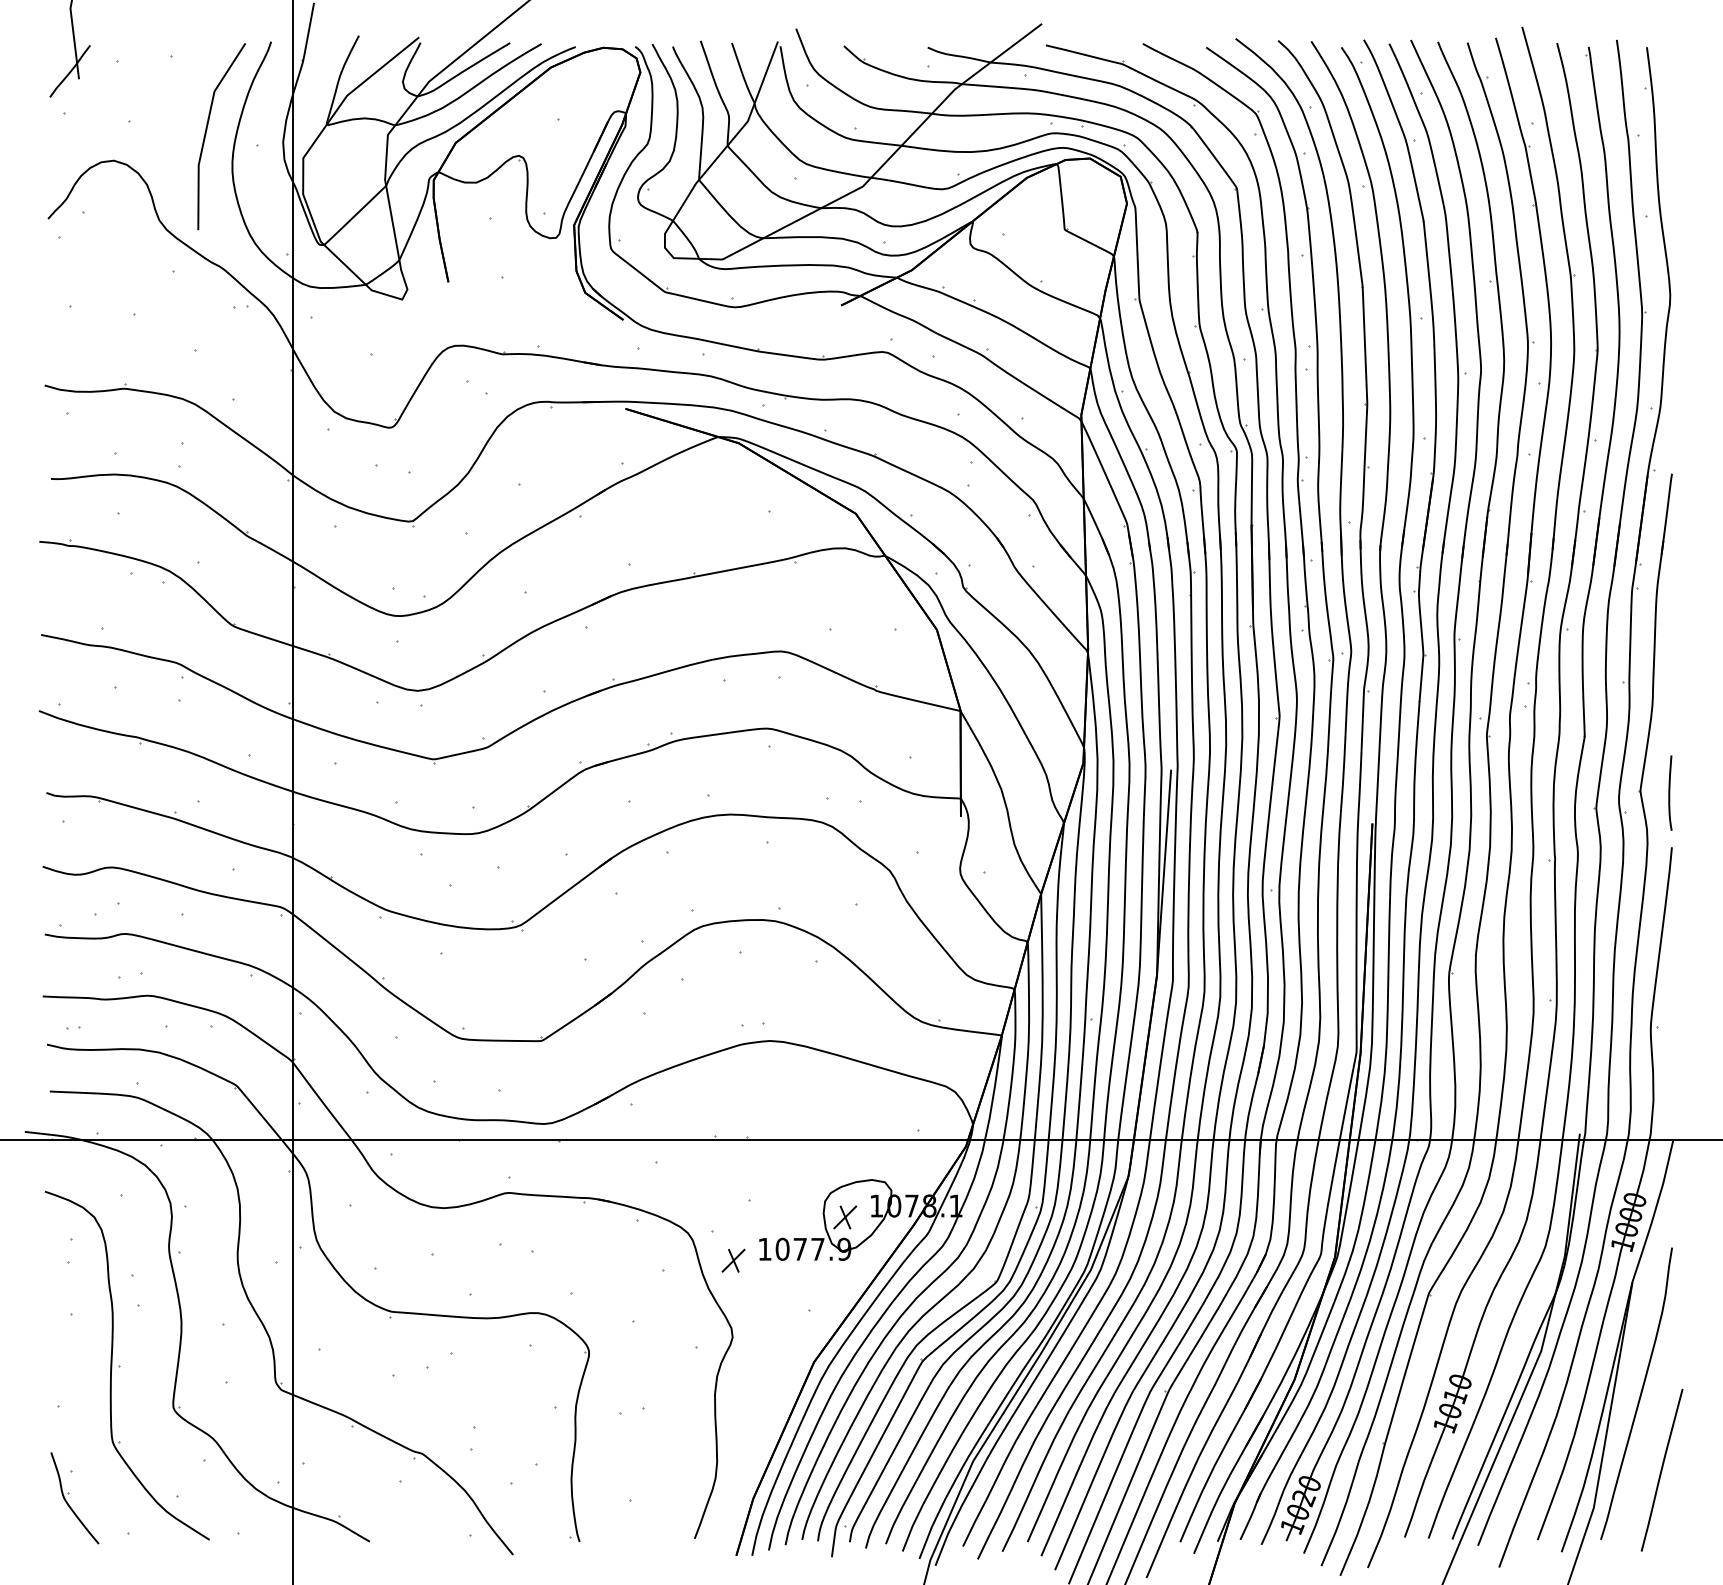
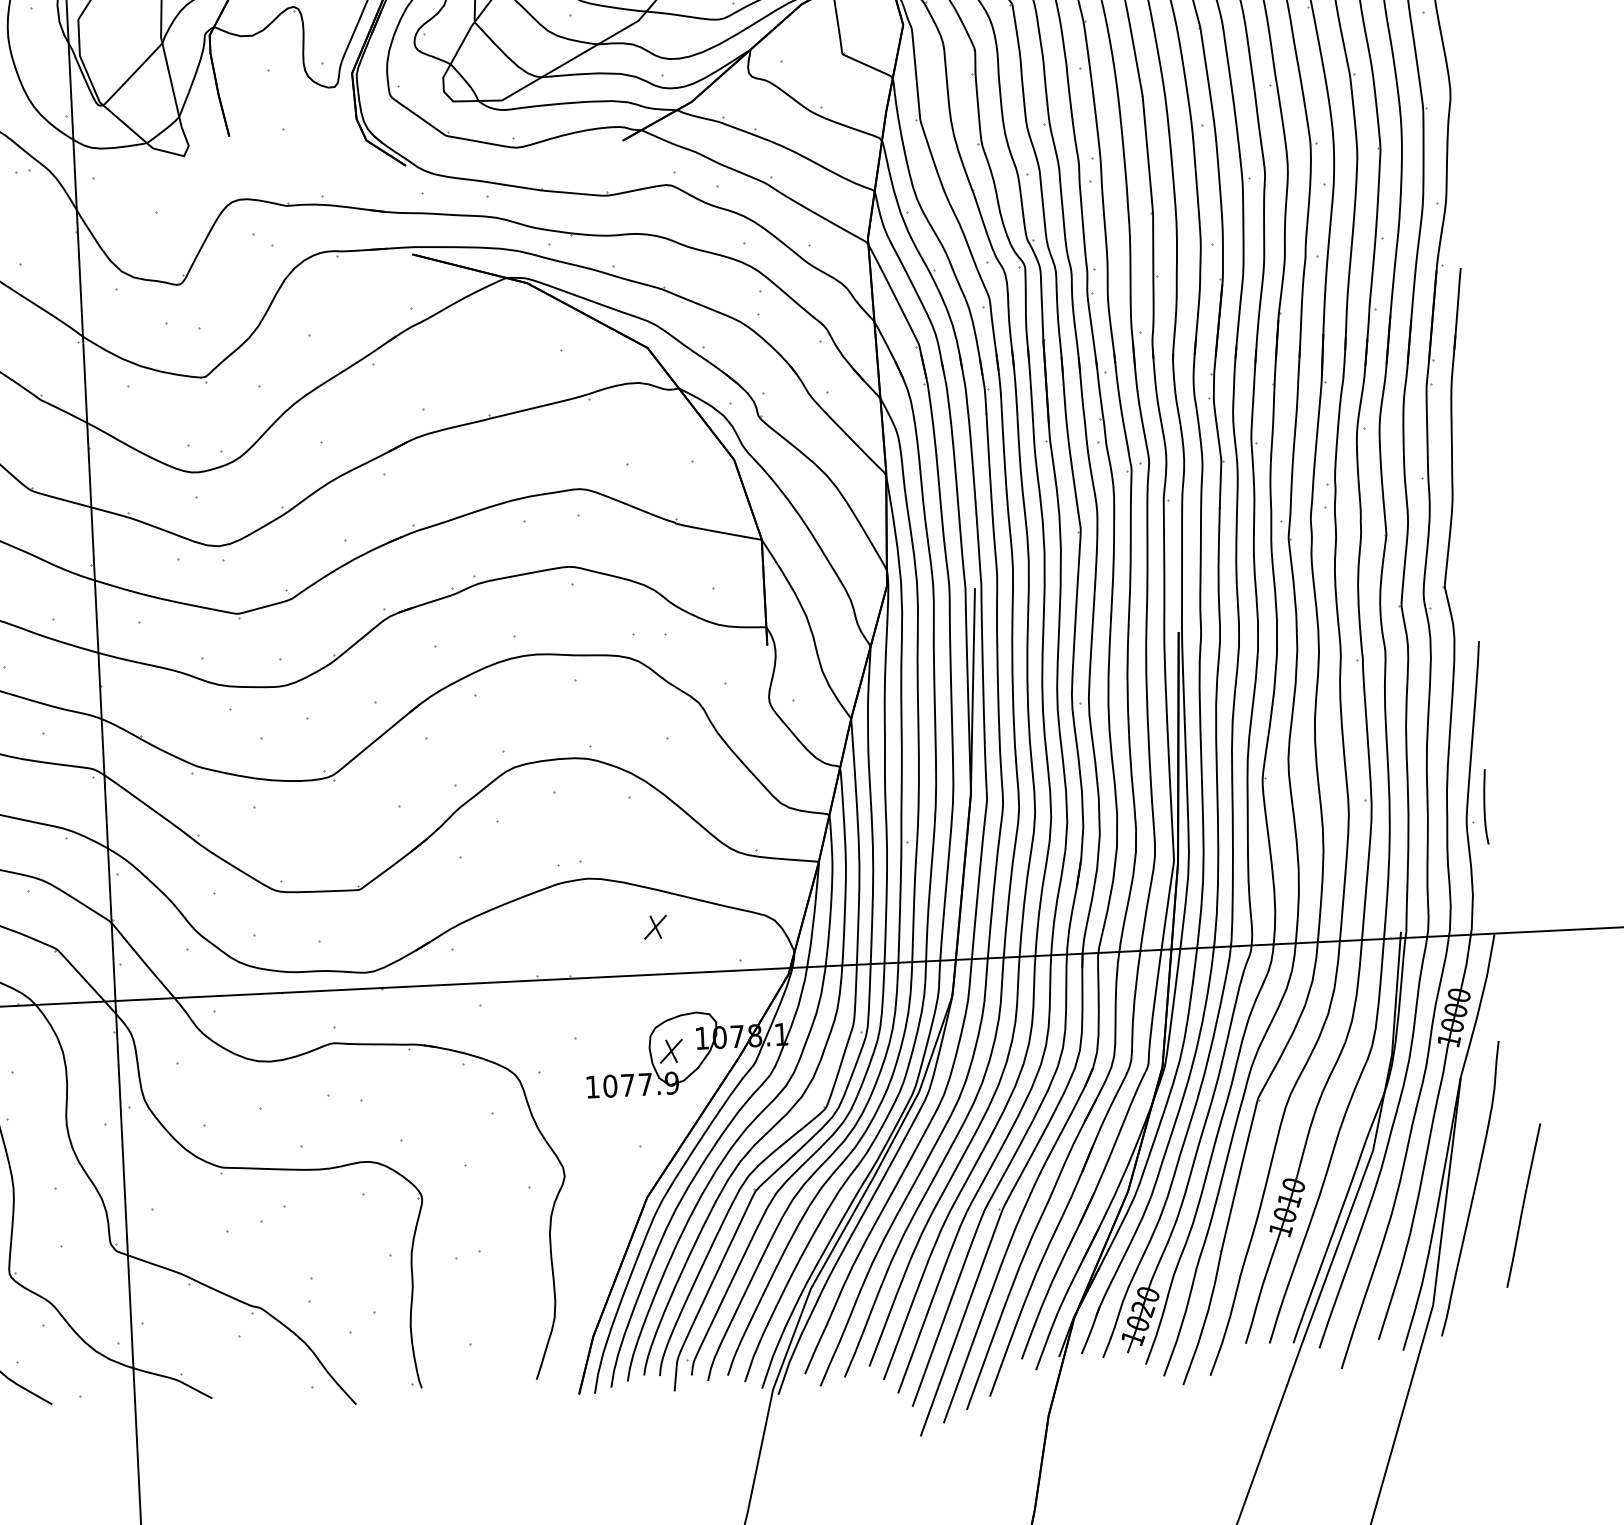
curve: (1670, 792) -> (1485, 806), moved
part: (733, 1260) -> (655, 926), moved
line: (1661, 1469) -> (1523, 1204), moved

